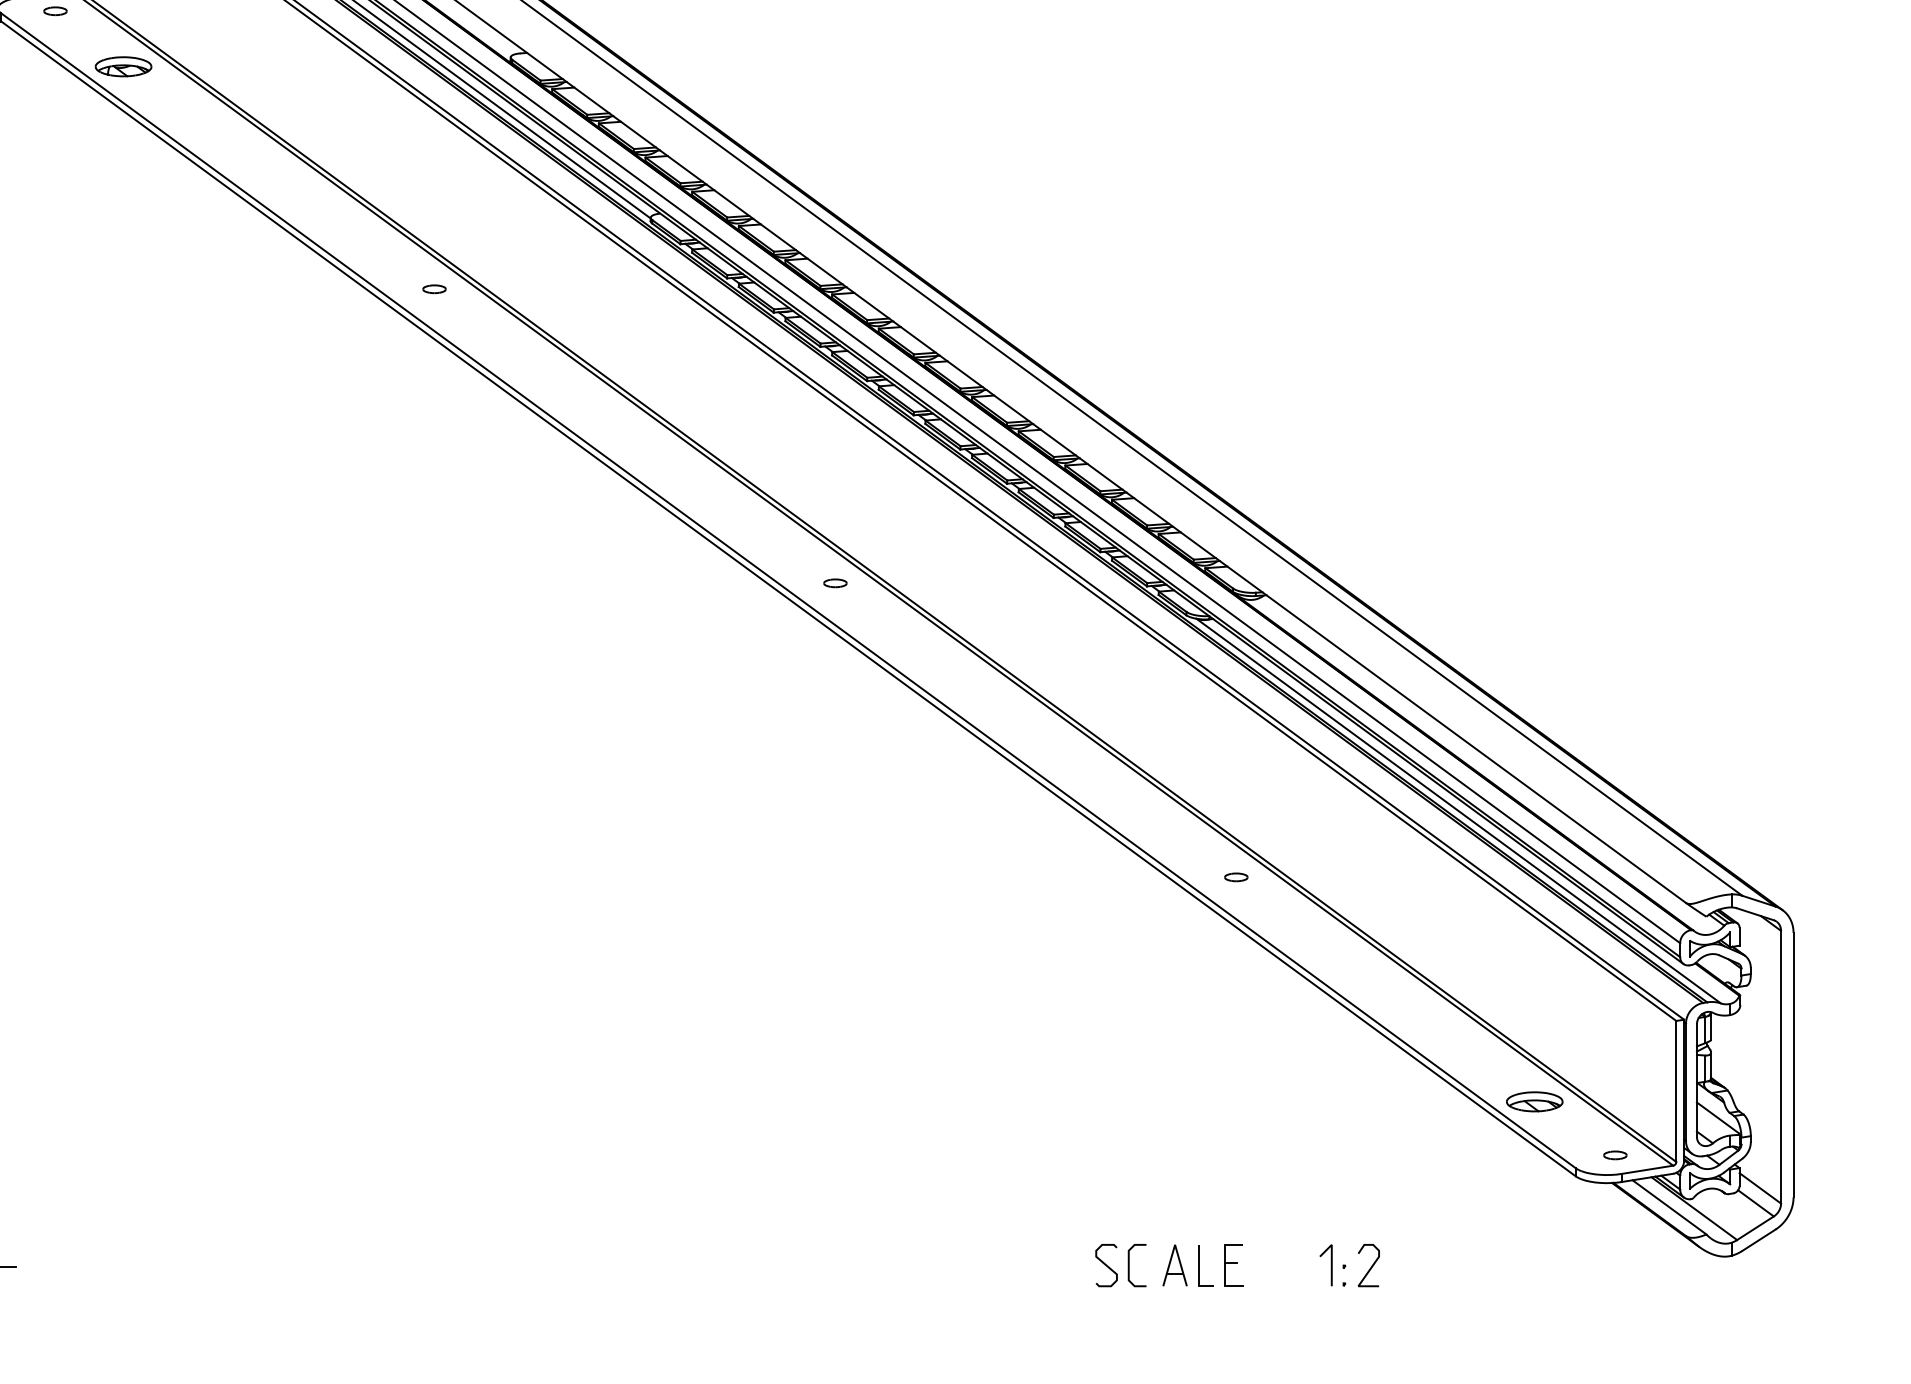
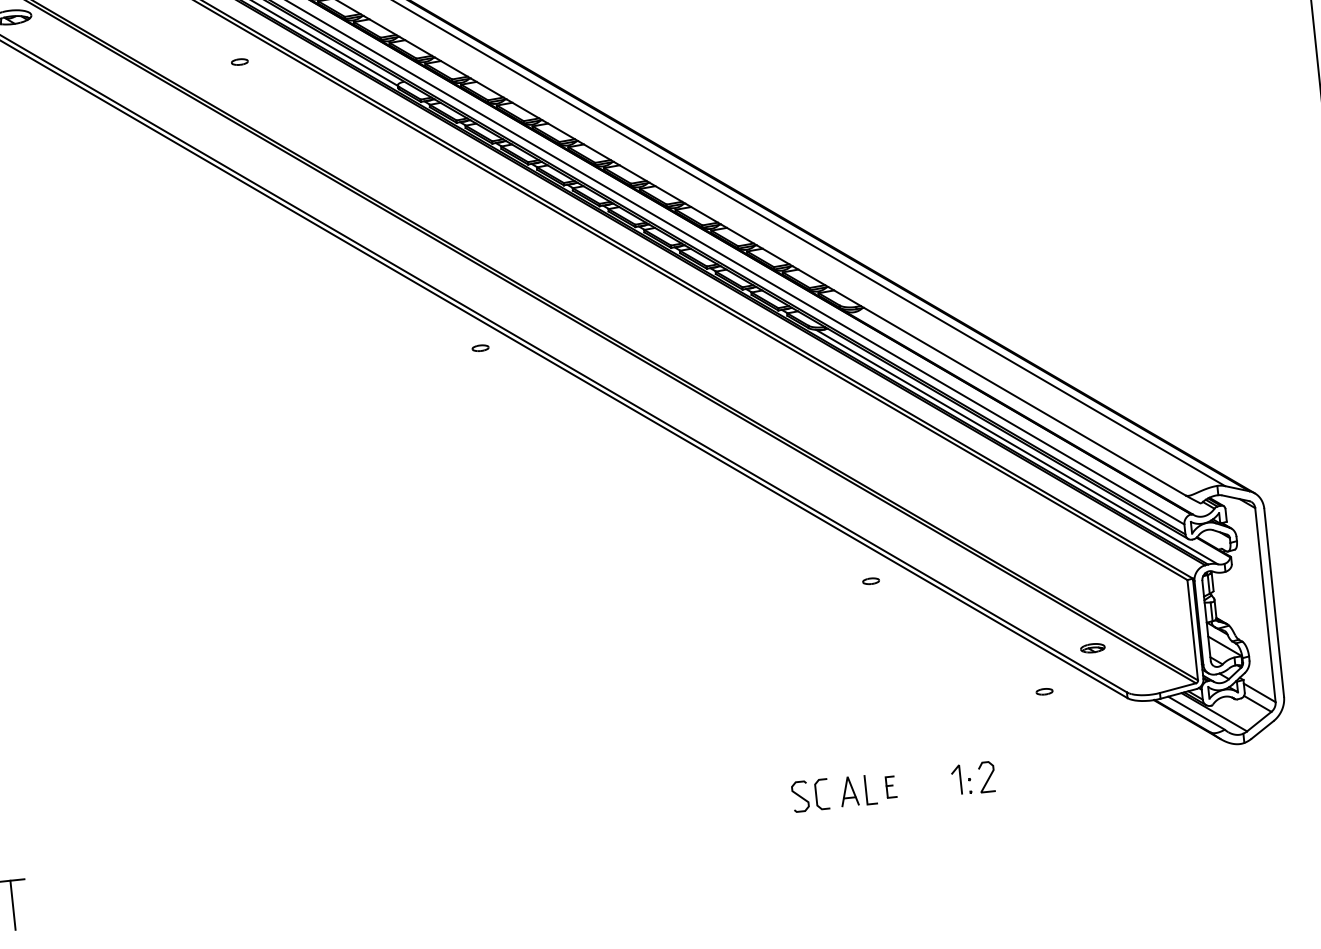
part: (434, 289) -> (239, 62), moved
part: (835, 583) -> (480, 348), moved
part: (1236, 877) -> (871, 581), moved
part: (1534, 1101) -> (1092, 647), size x0.6
part: (1615, 1155) -> (1044, 691), moved
part: (1233, 1265) -> (890, 787), size x0.7

